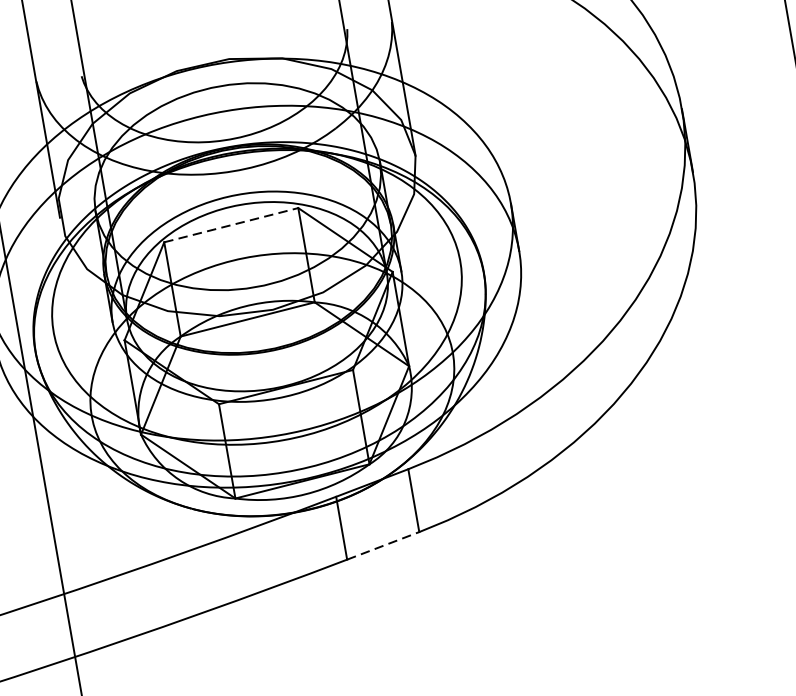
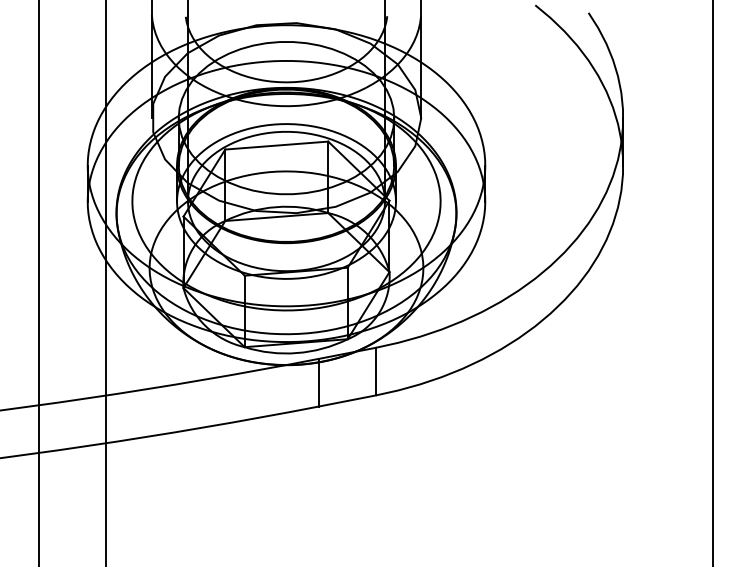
line: (230, 225) -> (276, 145), dashed -> solid
line: (383, 545) -> (347, 400), dashed -> solid

